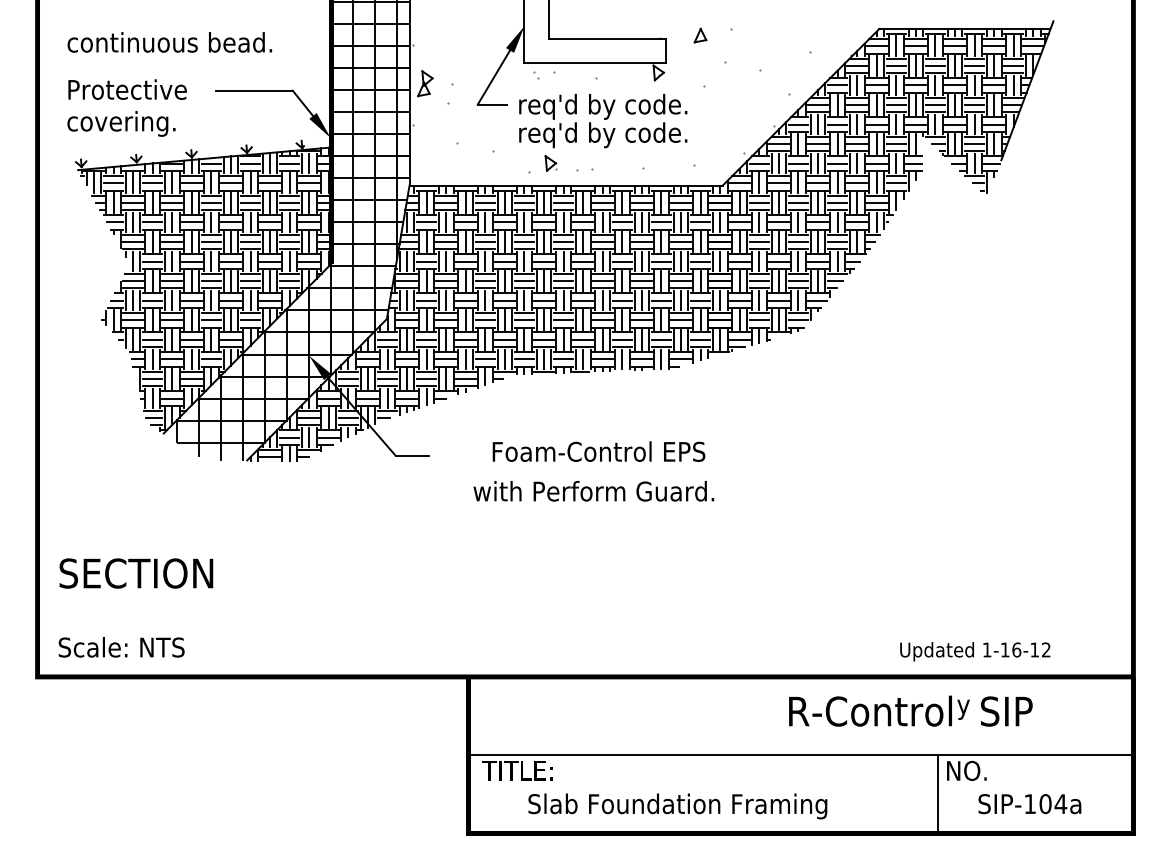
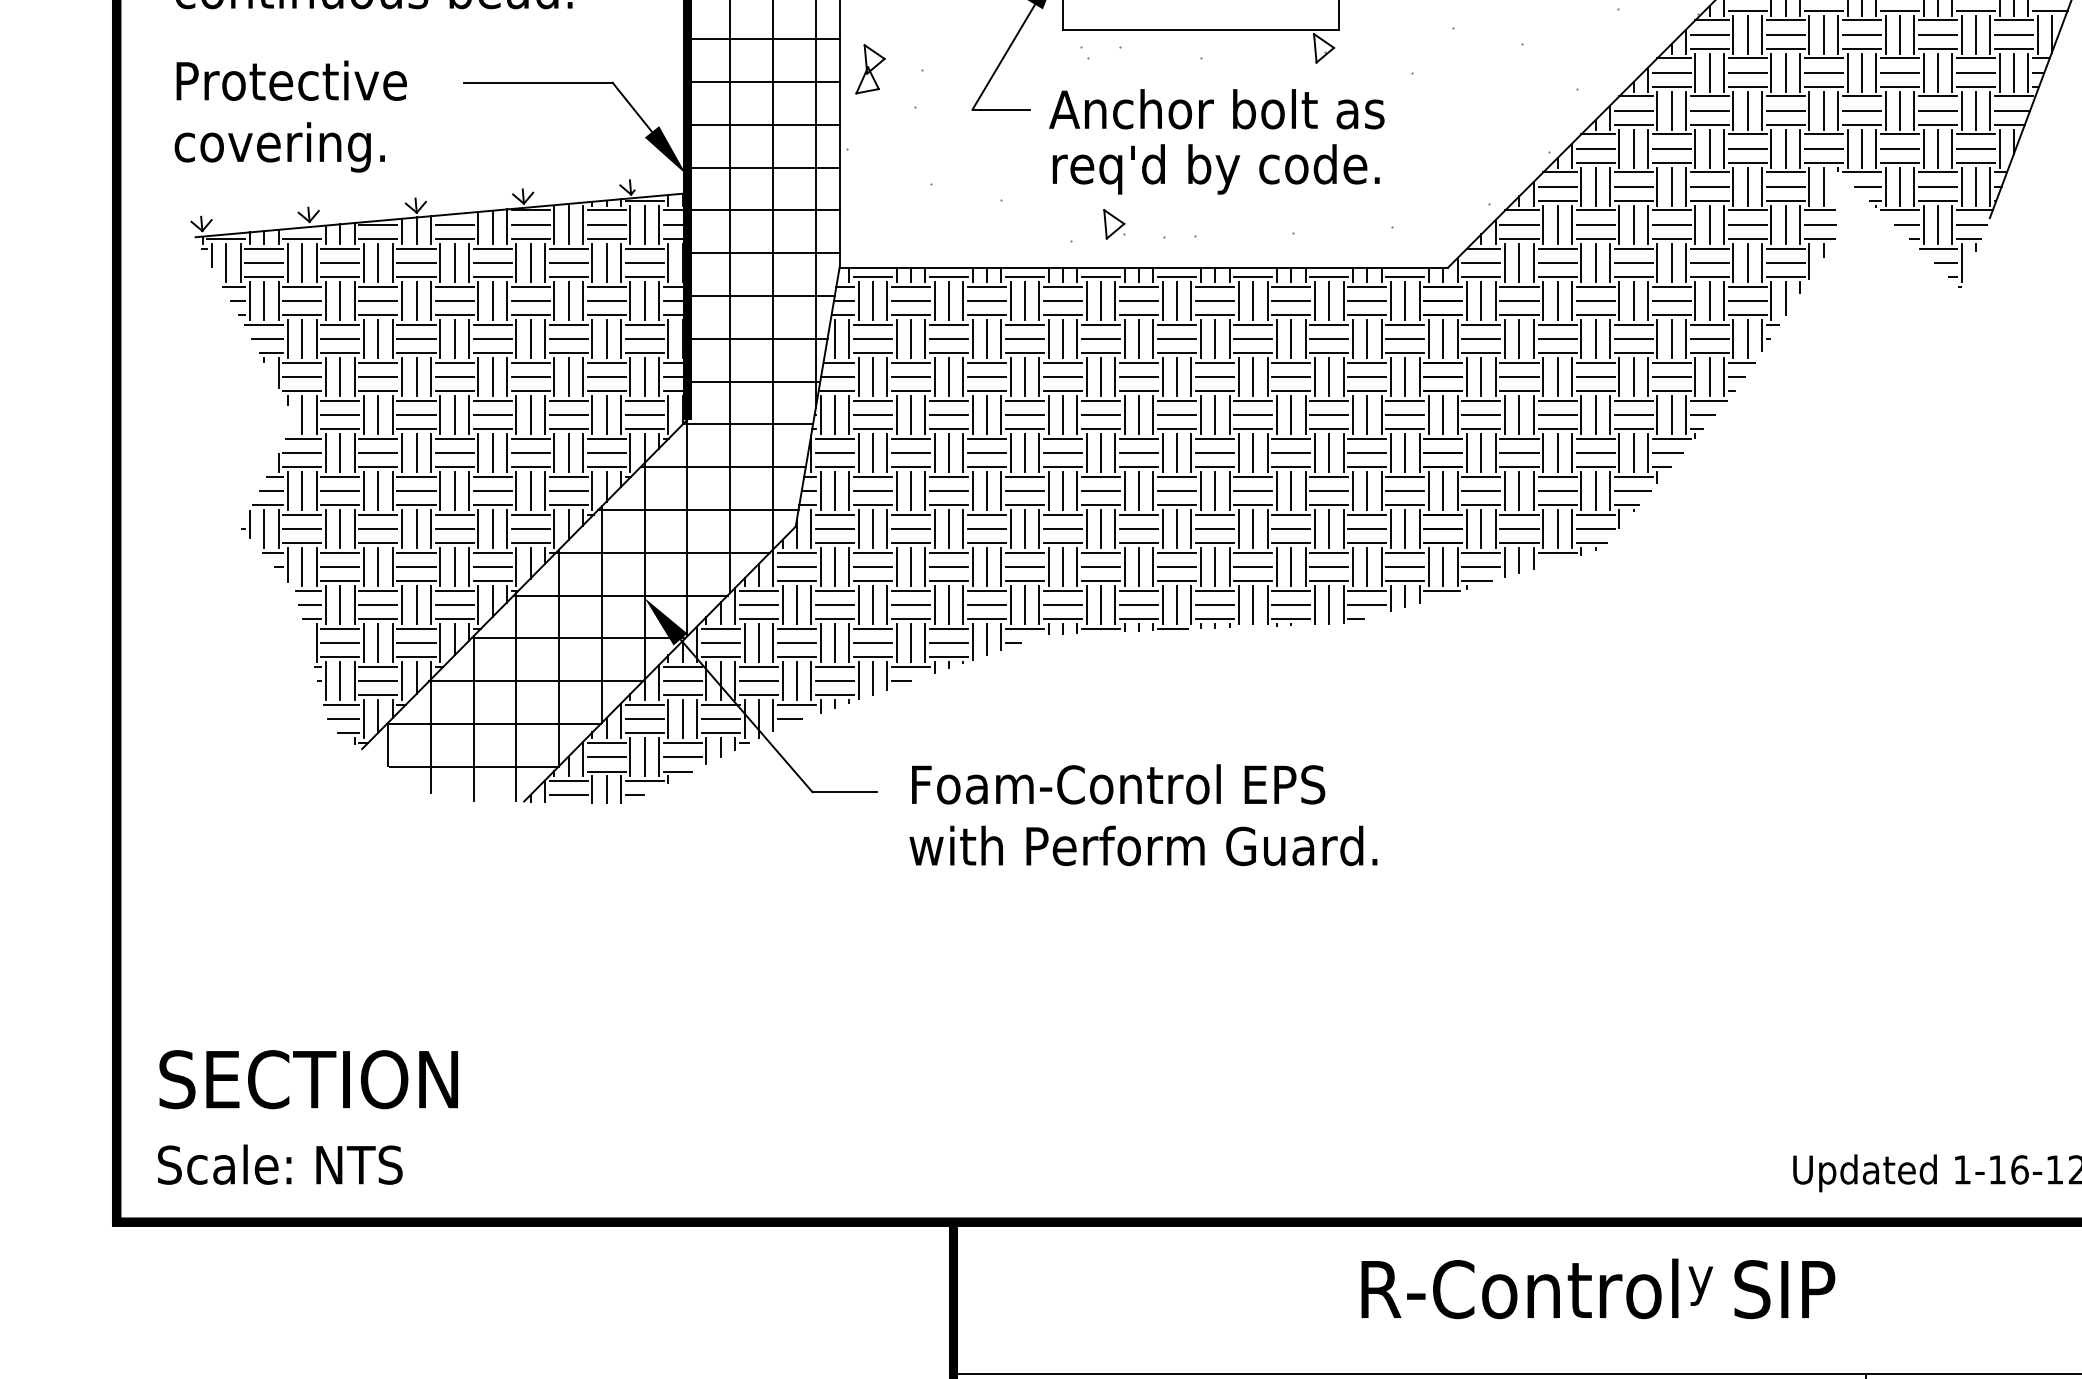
text: (603, 106) -> (1216, 113), req'd by code. -> Anchor bolt as
text: (598, 451) -> (1117, 784), moved
text: (593, 491) -> (1142, 846), moved
text: (136, 573) -> (309, 1079), moved
text: (910, 710) -> (1597, 1287), moved

